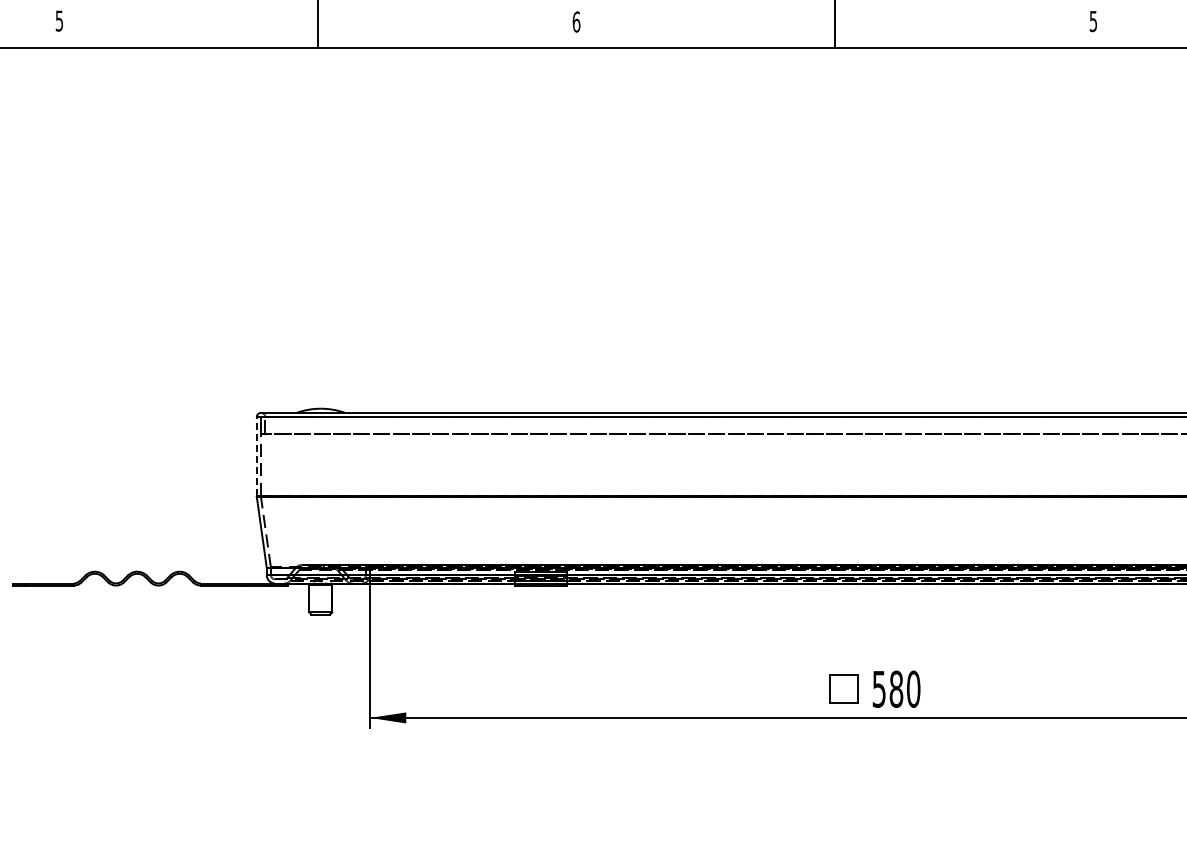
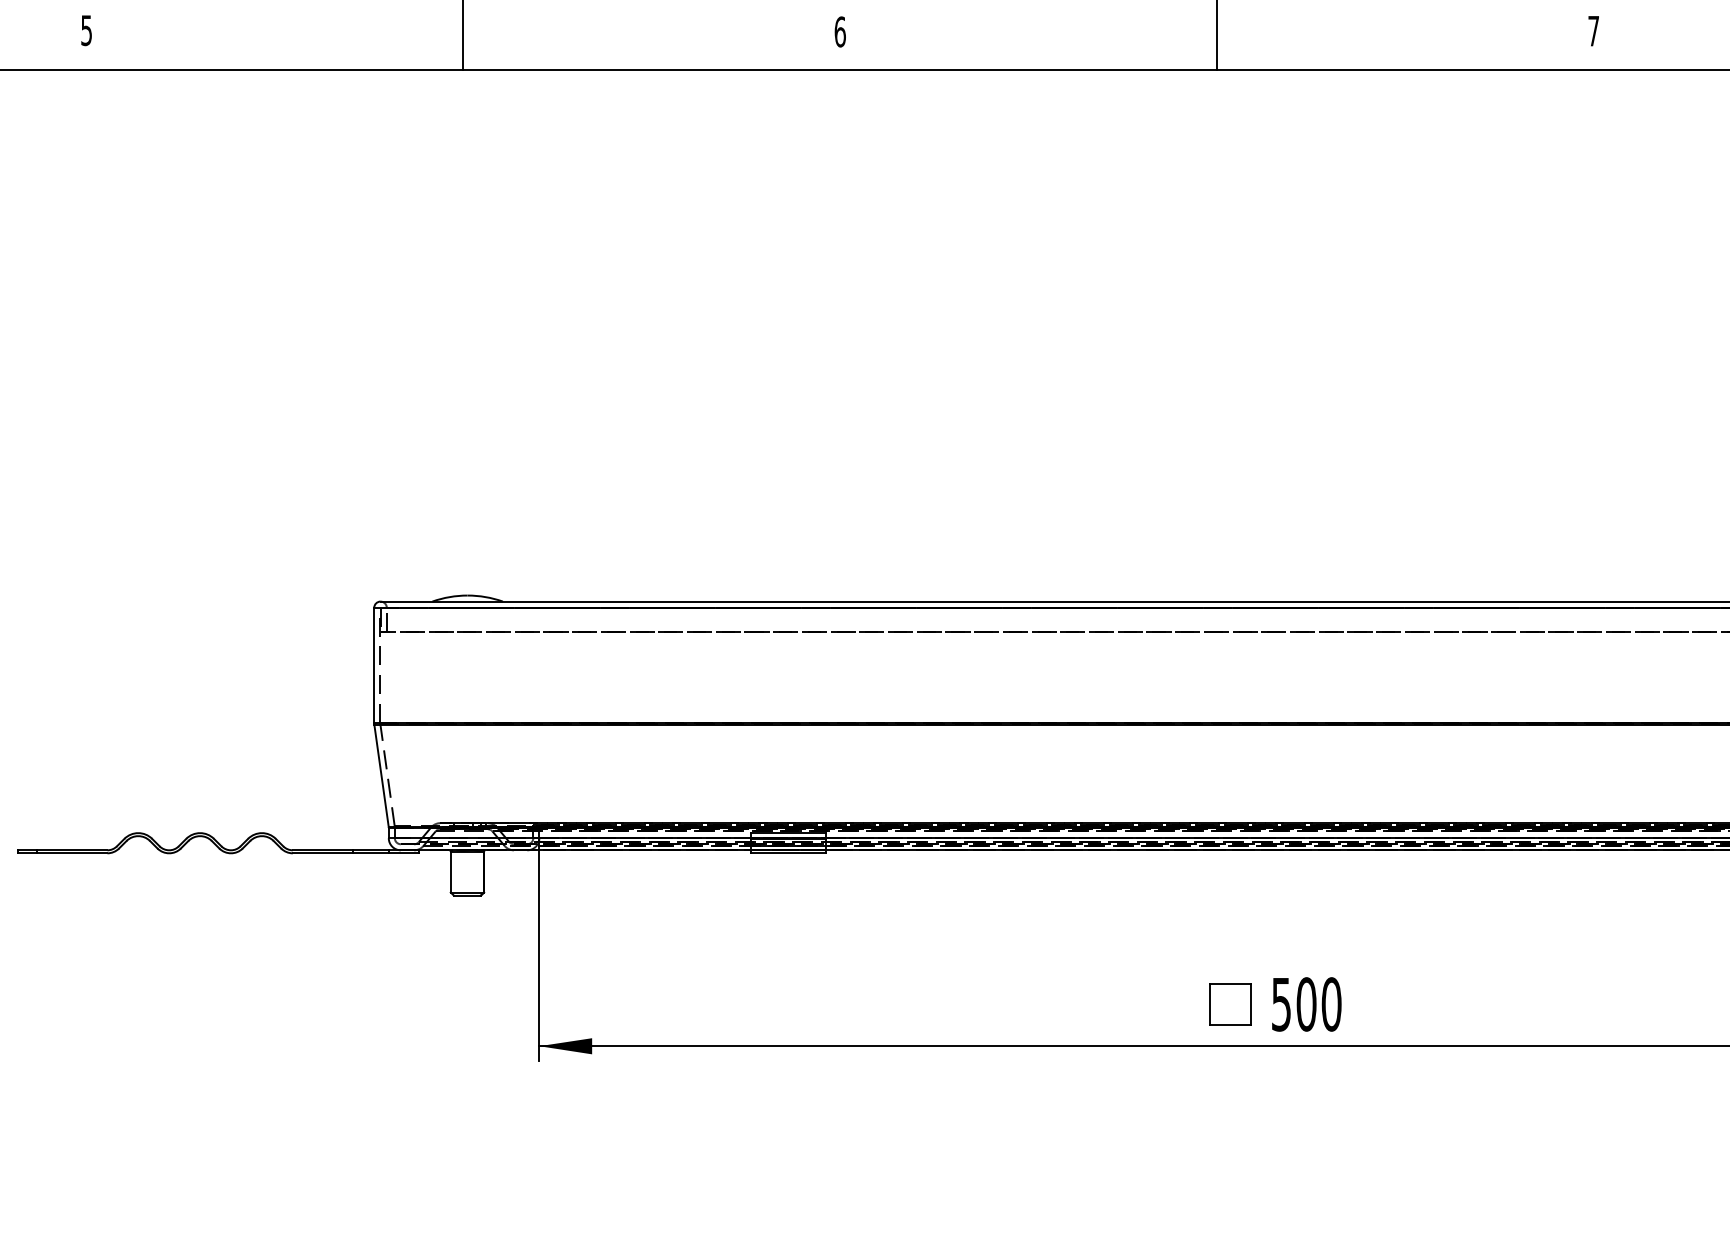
text: (1093, 21) -> (1593, 31), 5 -> 7
line: (256, 456) -> (373, 665), dashed -> solid
text: (896, 689) -> (1306, 1004), 580 -> 500

